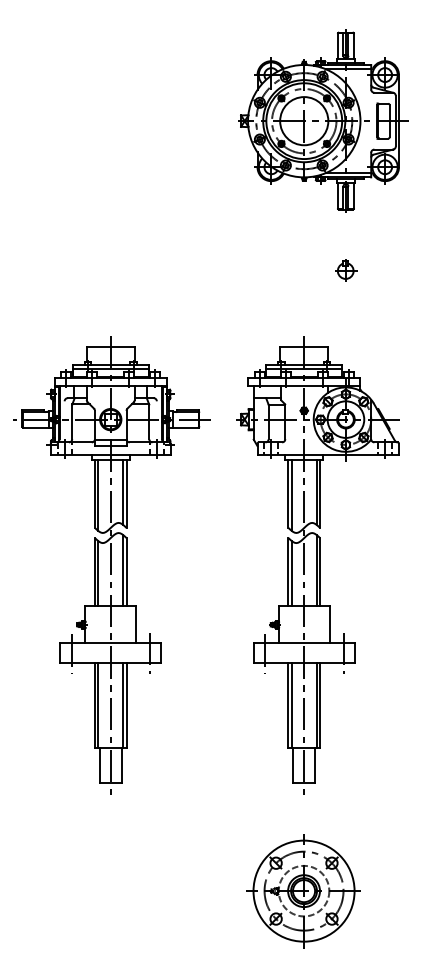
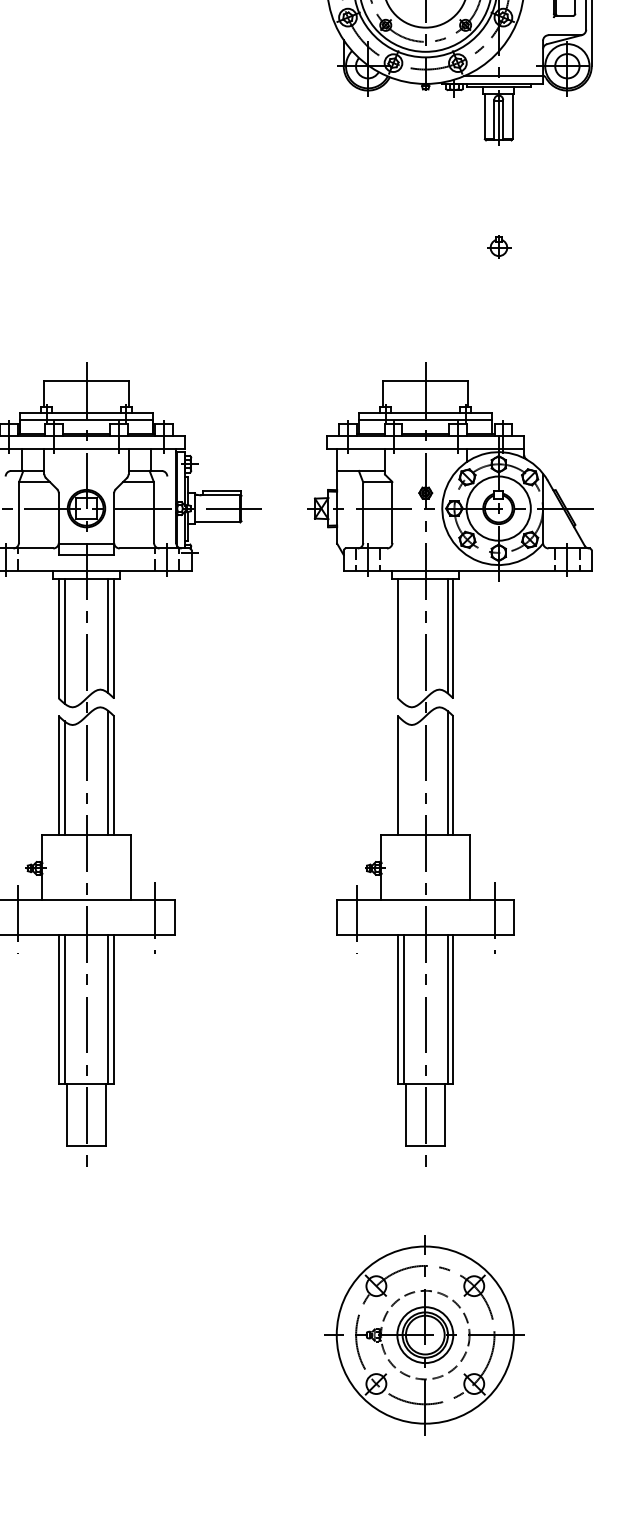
part: (346, 270) -> (499, 247), size x0.6
line: (291, 495) -> (403, 641), removed
line: (291, 573) -> (403, 778), removed

